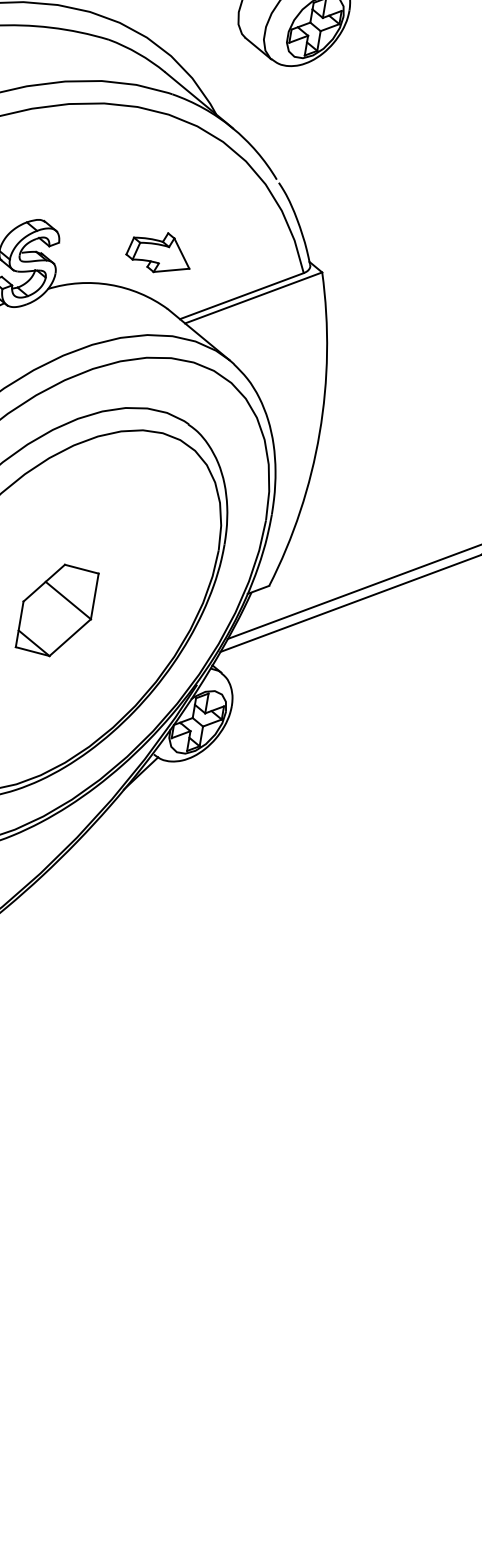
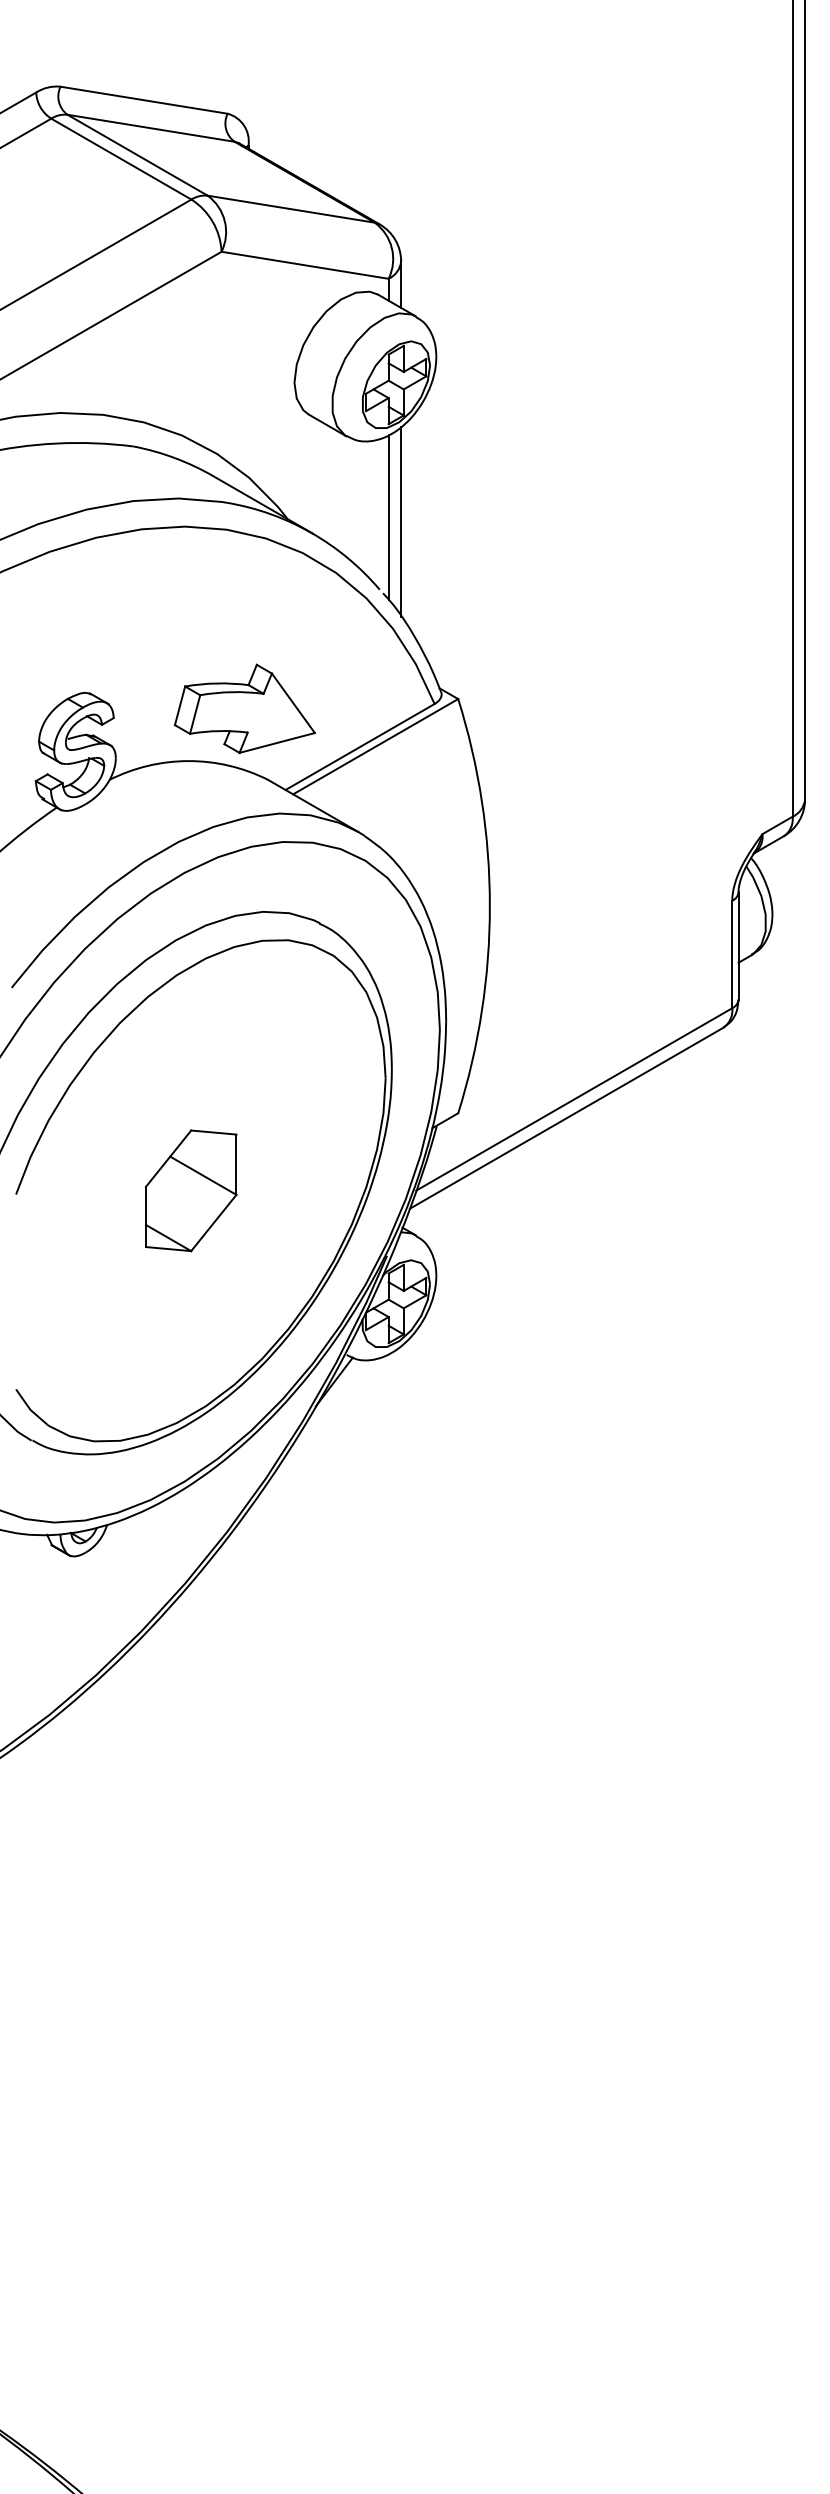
line: (292, 126) -> (388, 517), added
line: (302, 130) -> (401, 521), added
part: (159, 252) -> (244, 708), size x1.67

